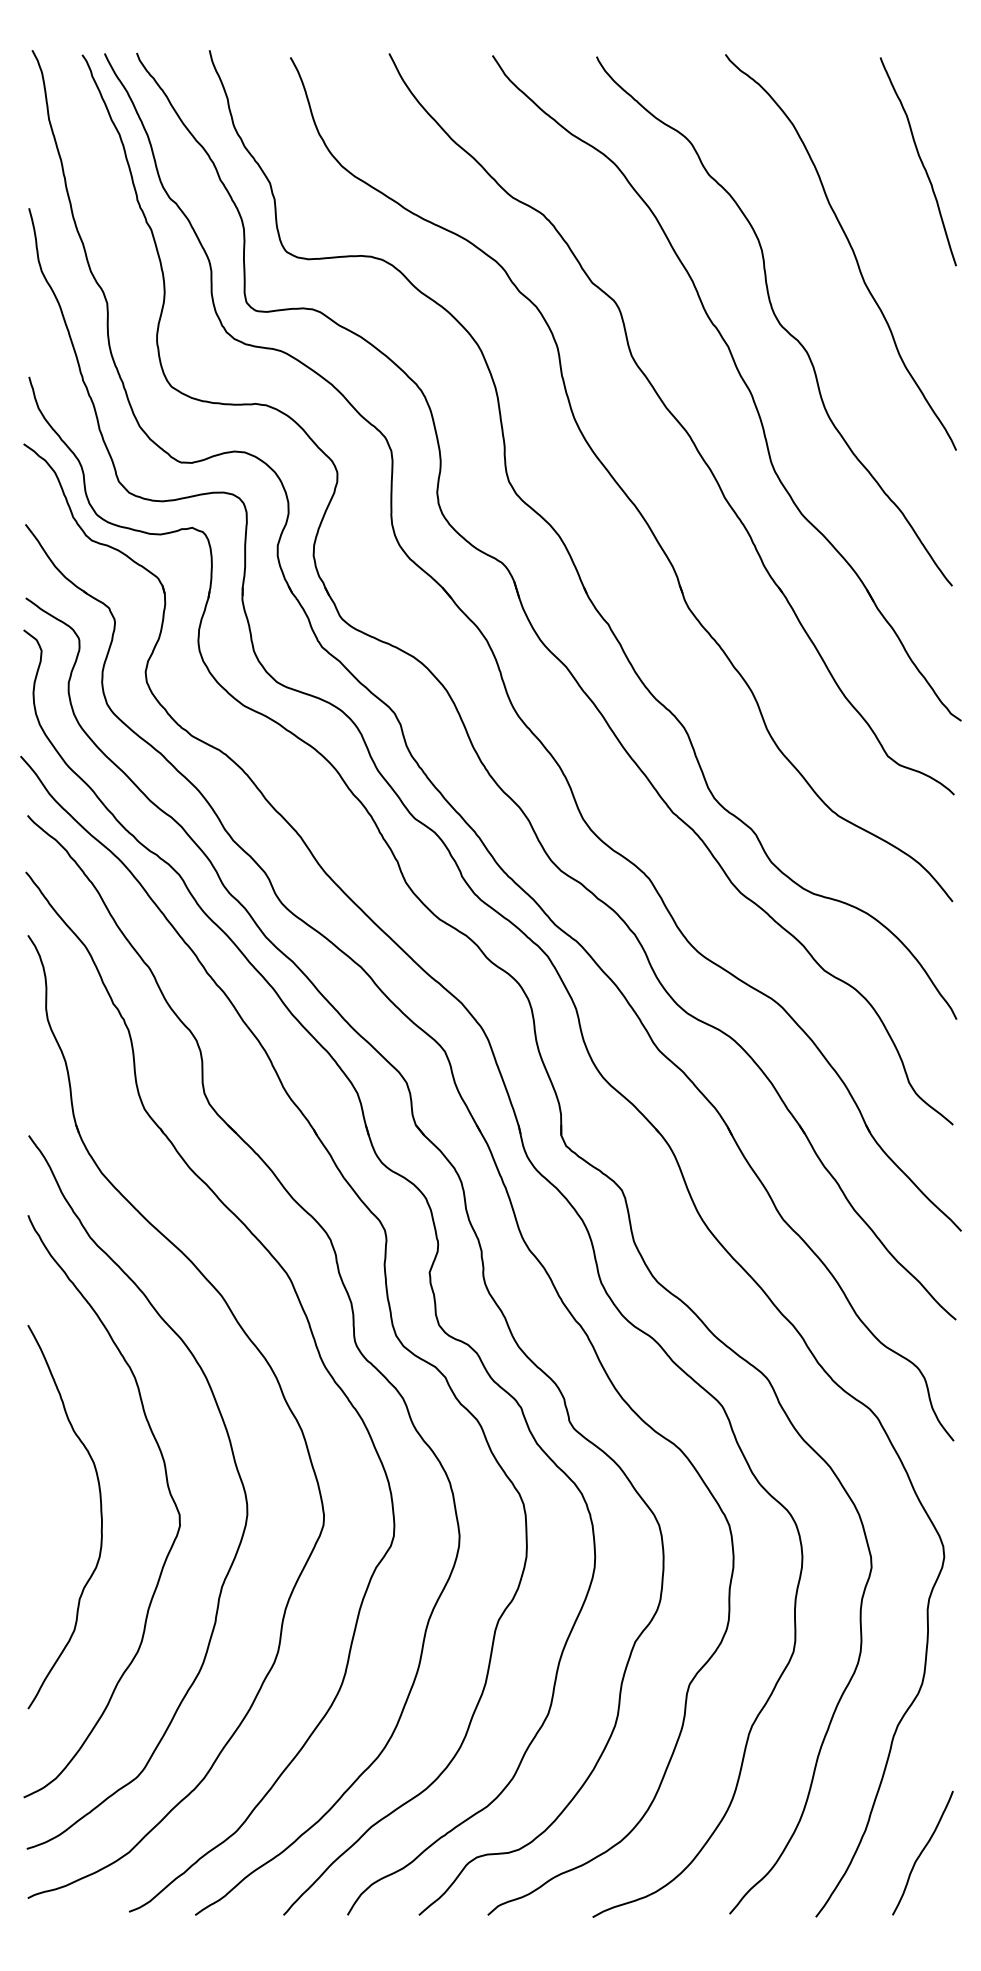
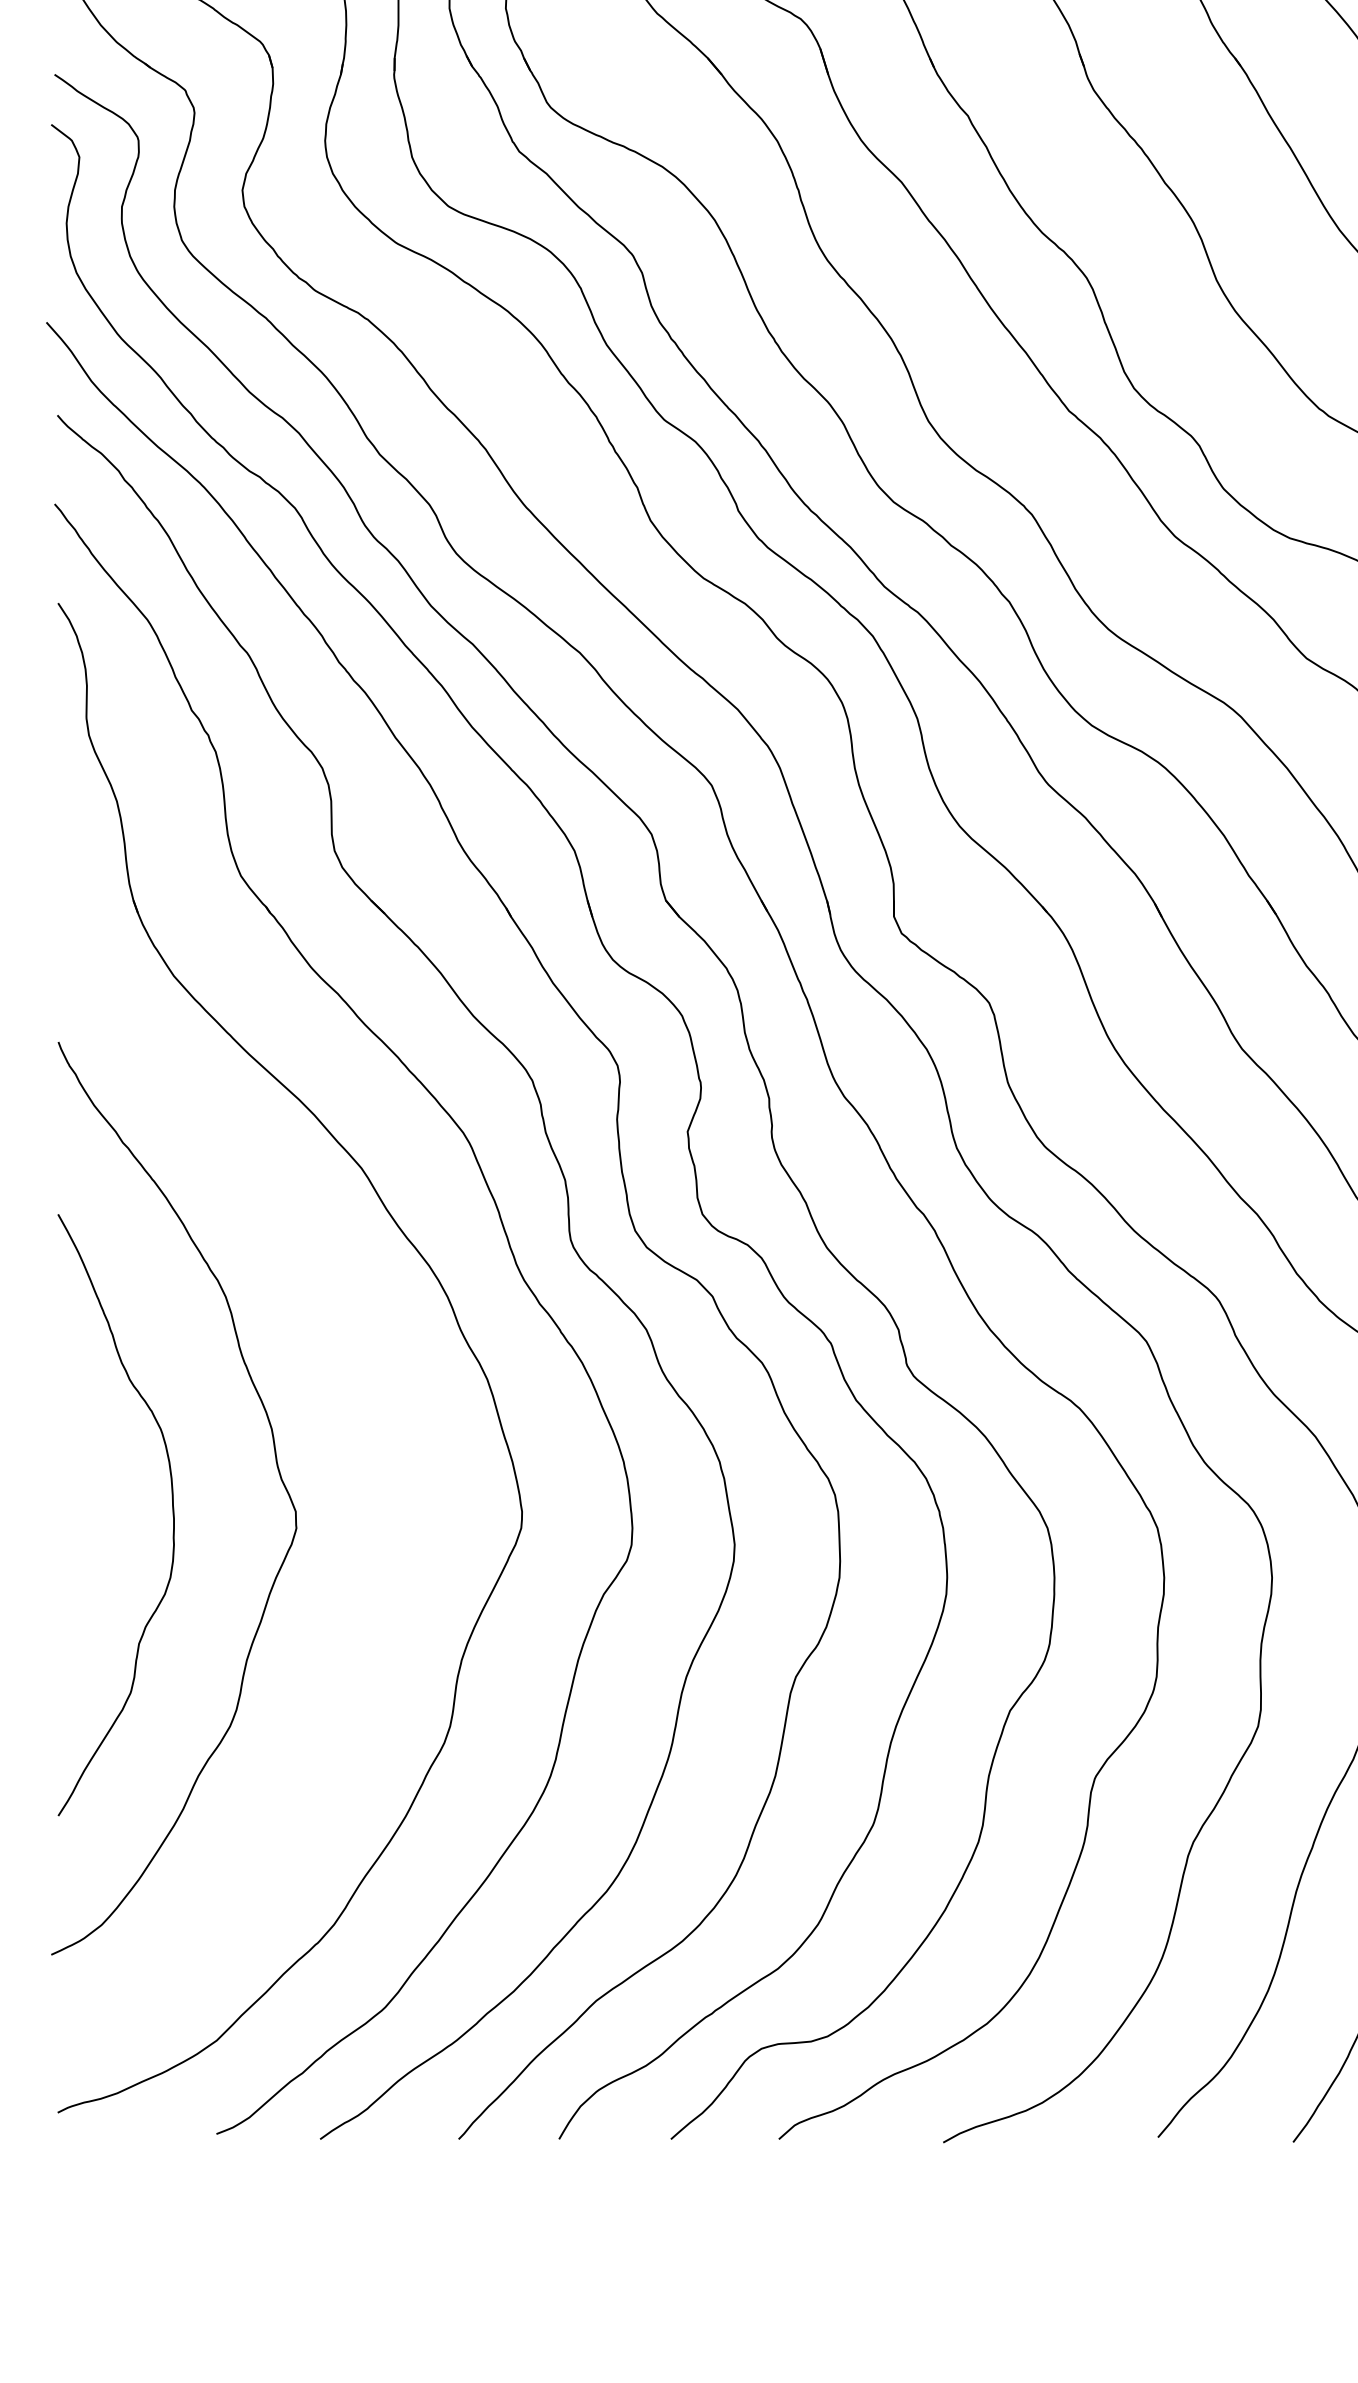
curve: (234, 1464) -> (381, 1432), removed

